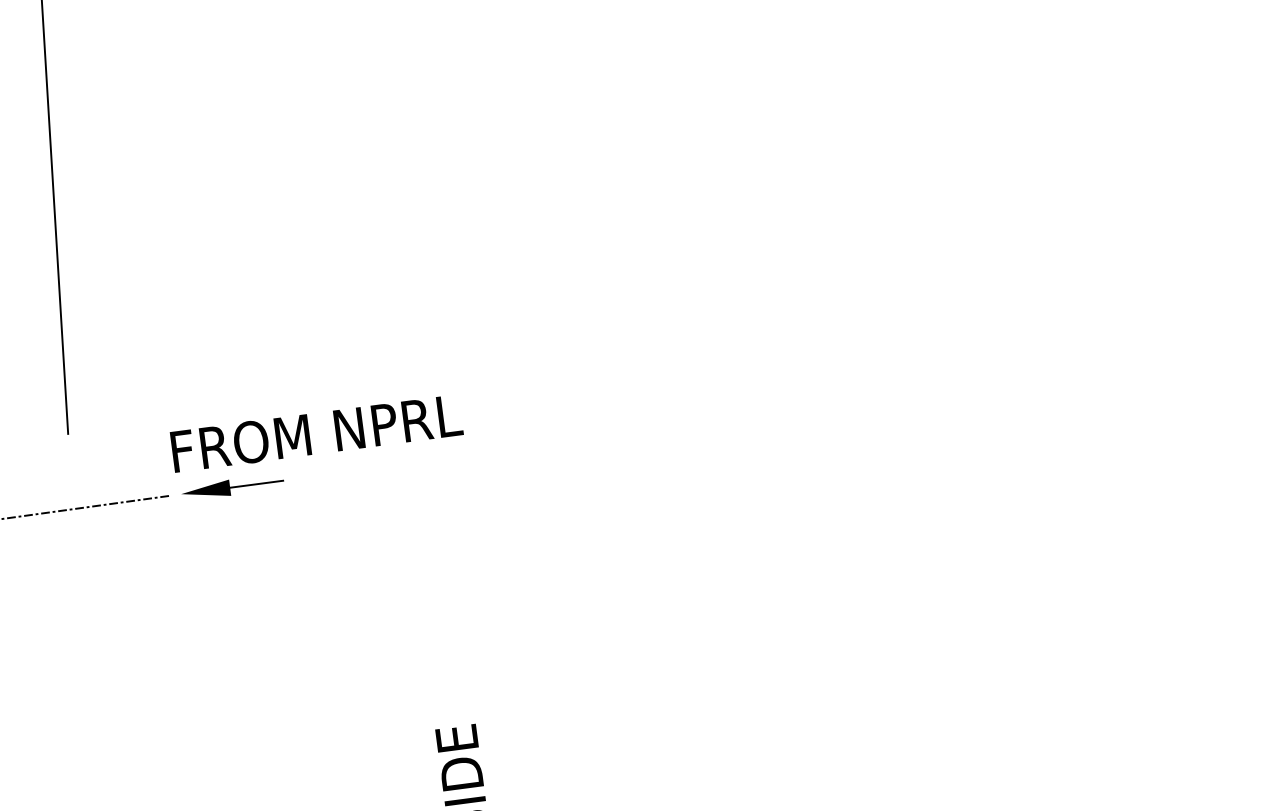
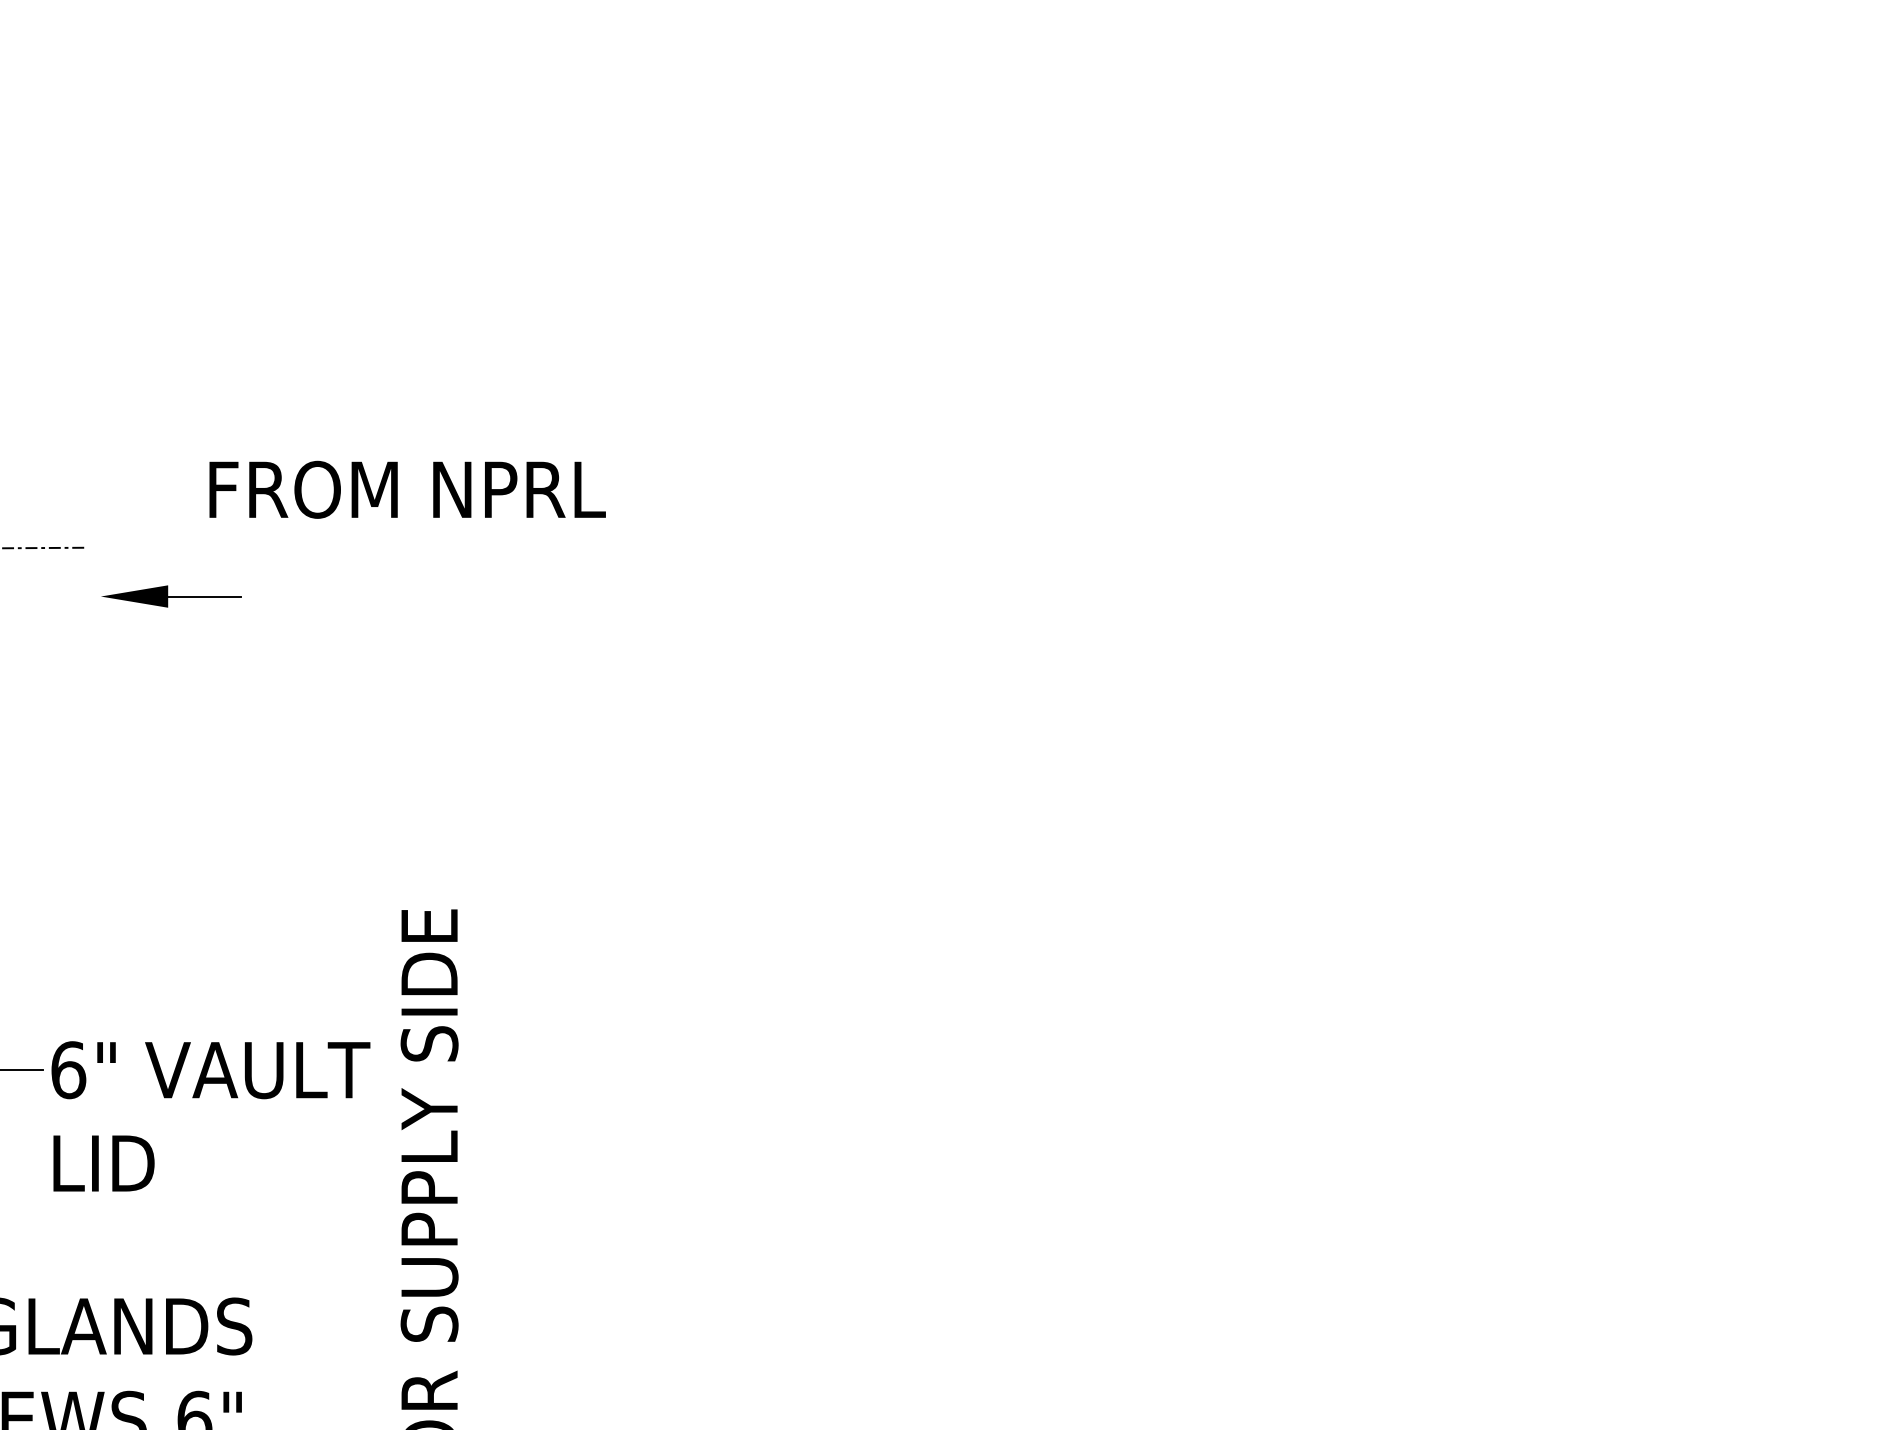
text: (316, 433) -> (407, 489), moved
part: (232, 487) -> (171, 596), moved

